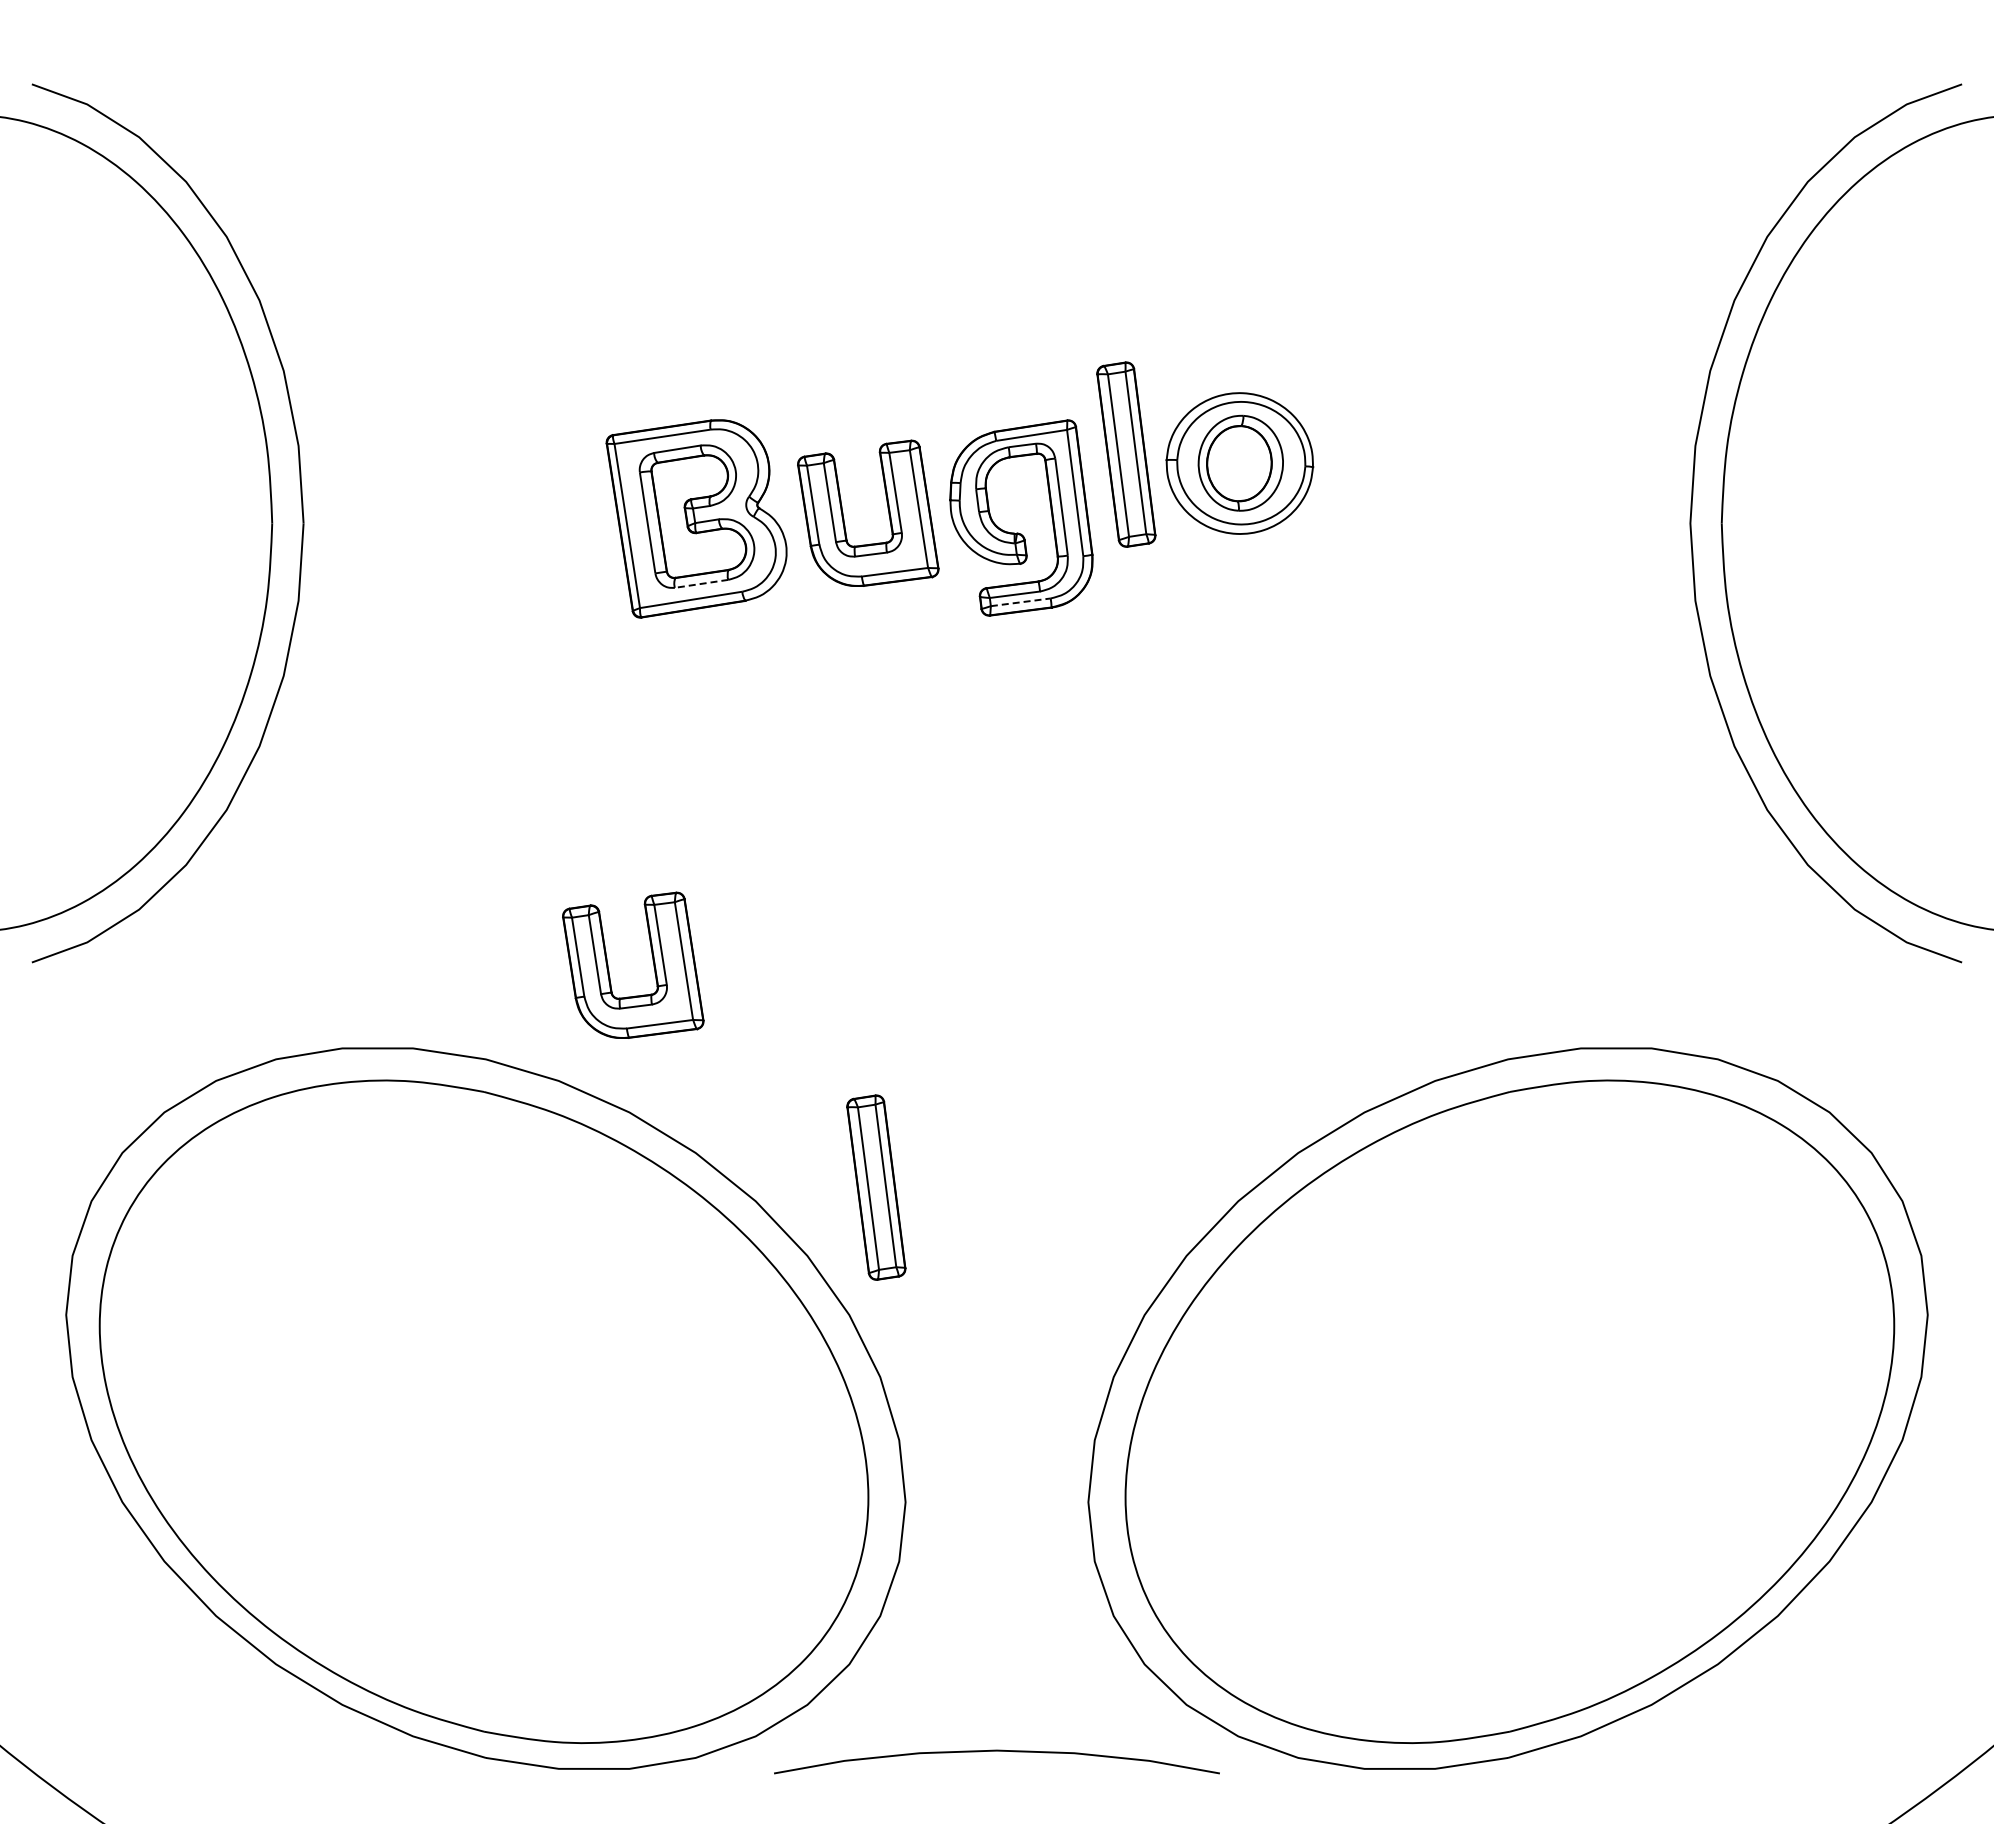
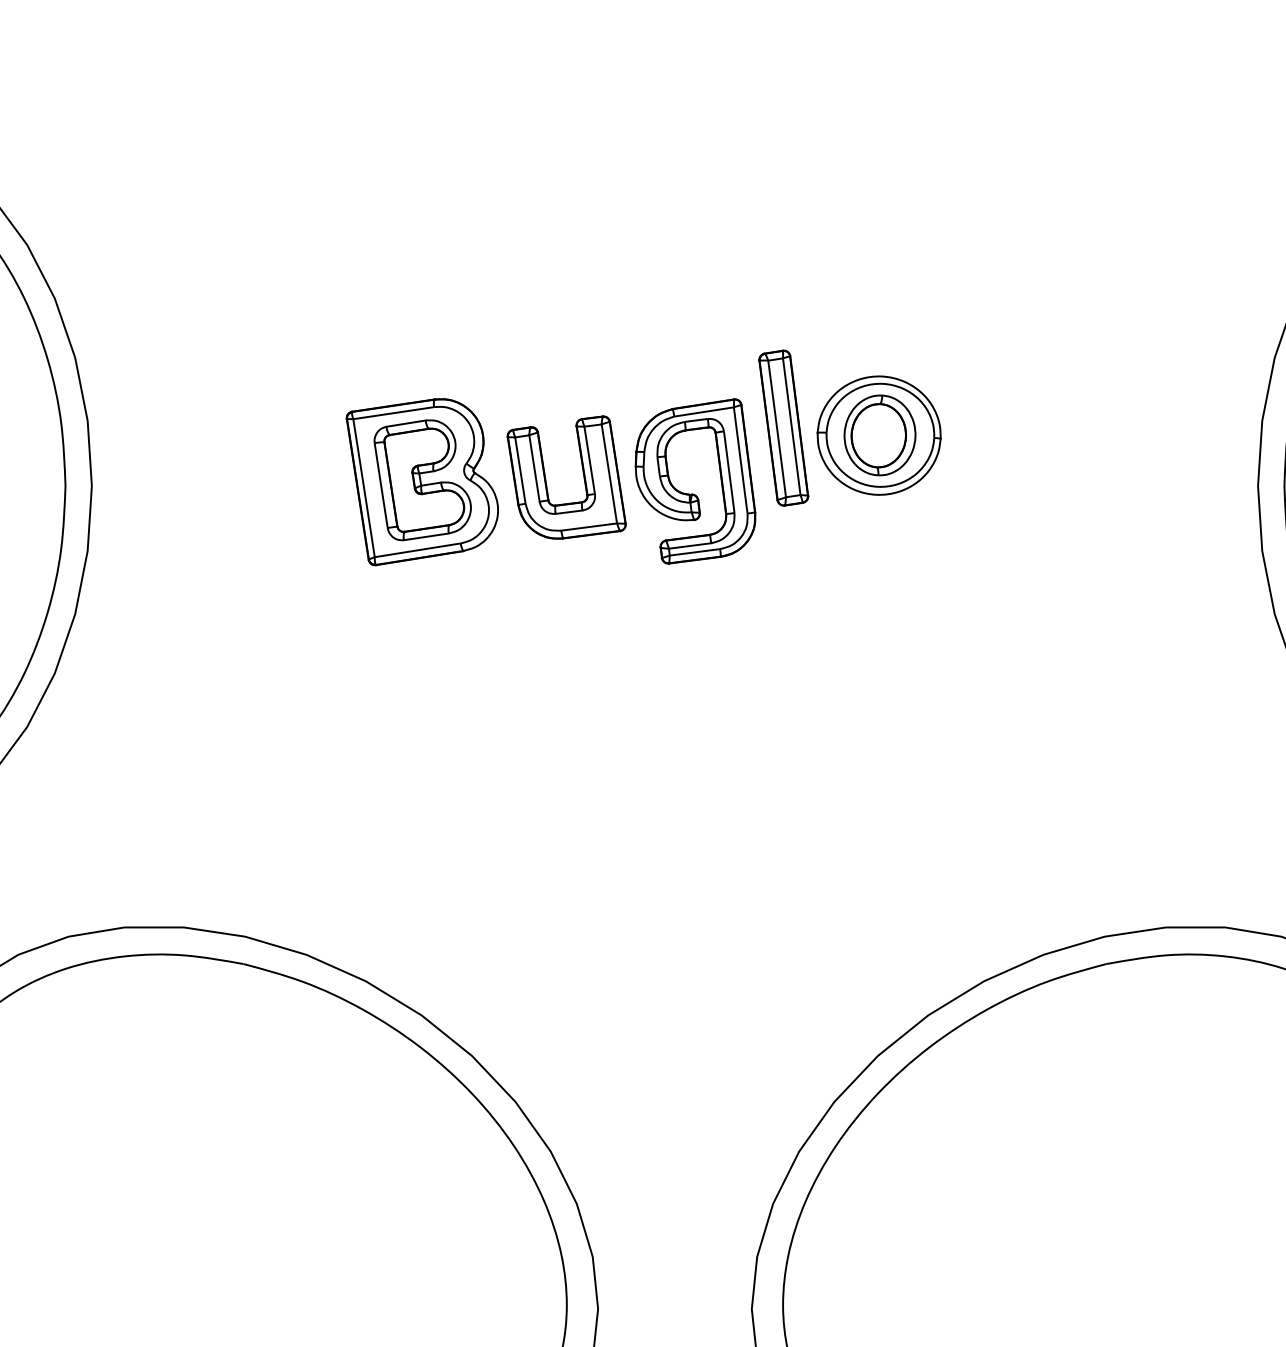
line: (701, 583) -> (426, 536), dashed -> solid
line: (1021, 602) -> (695, 552), dashed -> solid
part: (652, 960) -> (385, 853), removed
part: (876, 1187) -> (573, 1044), removed

